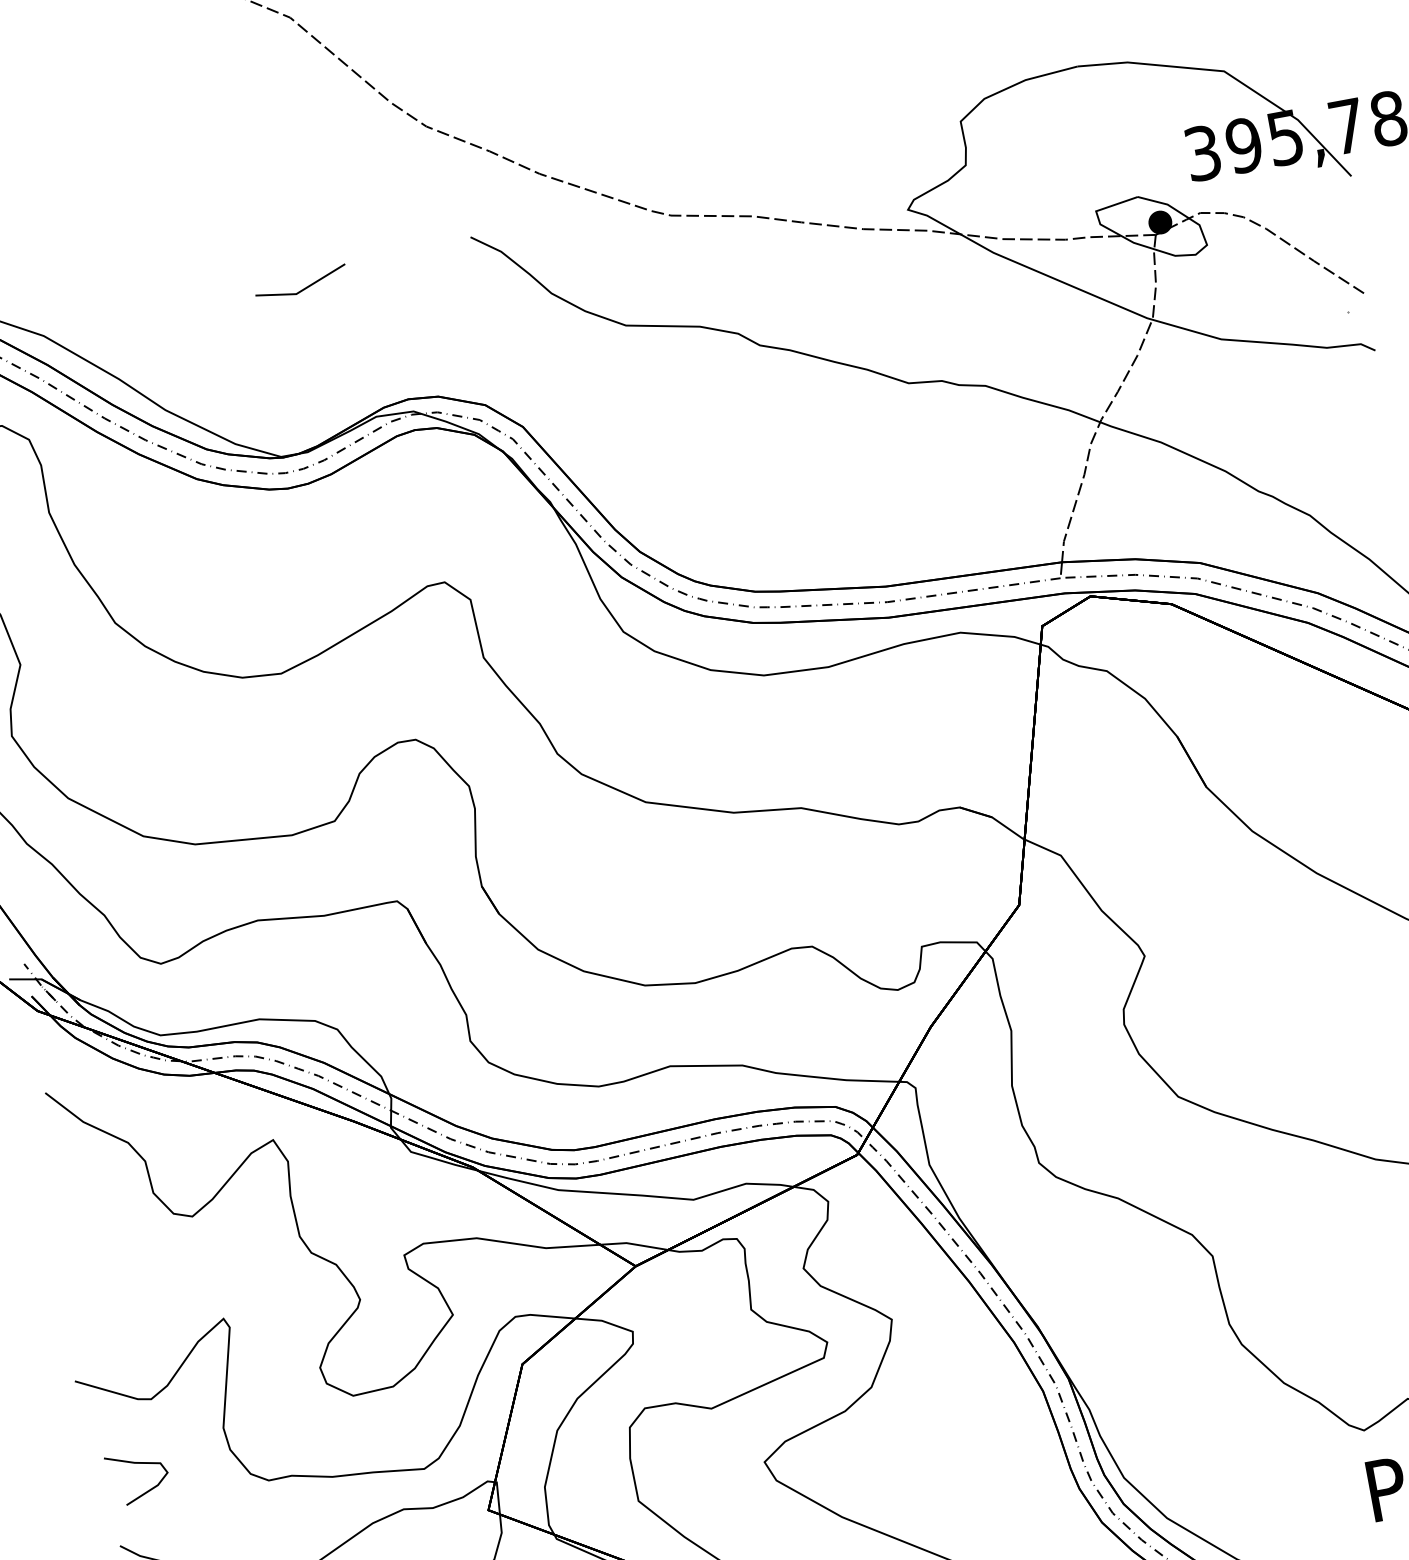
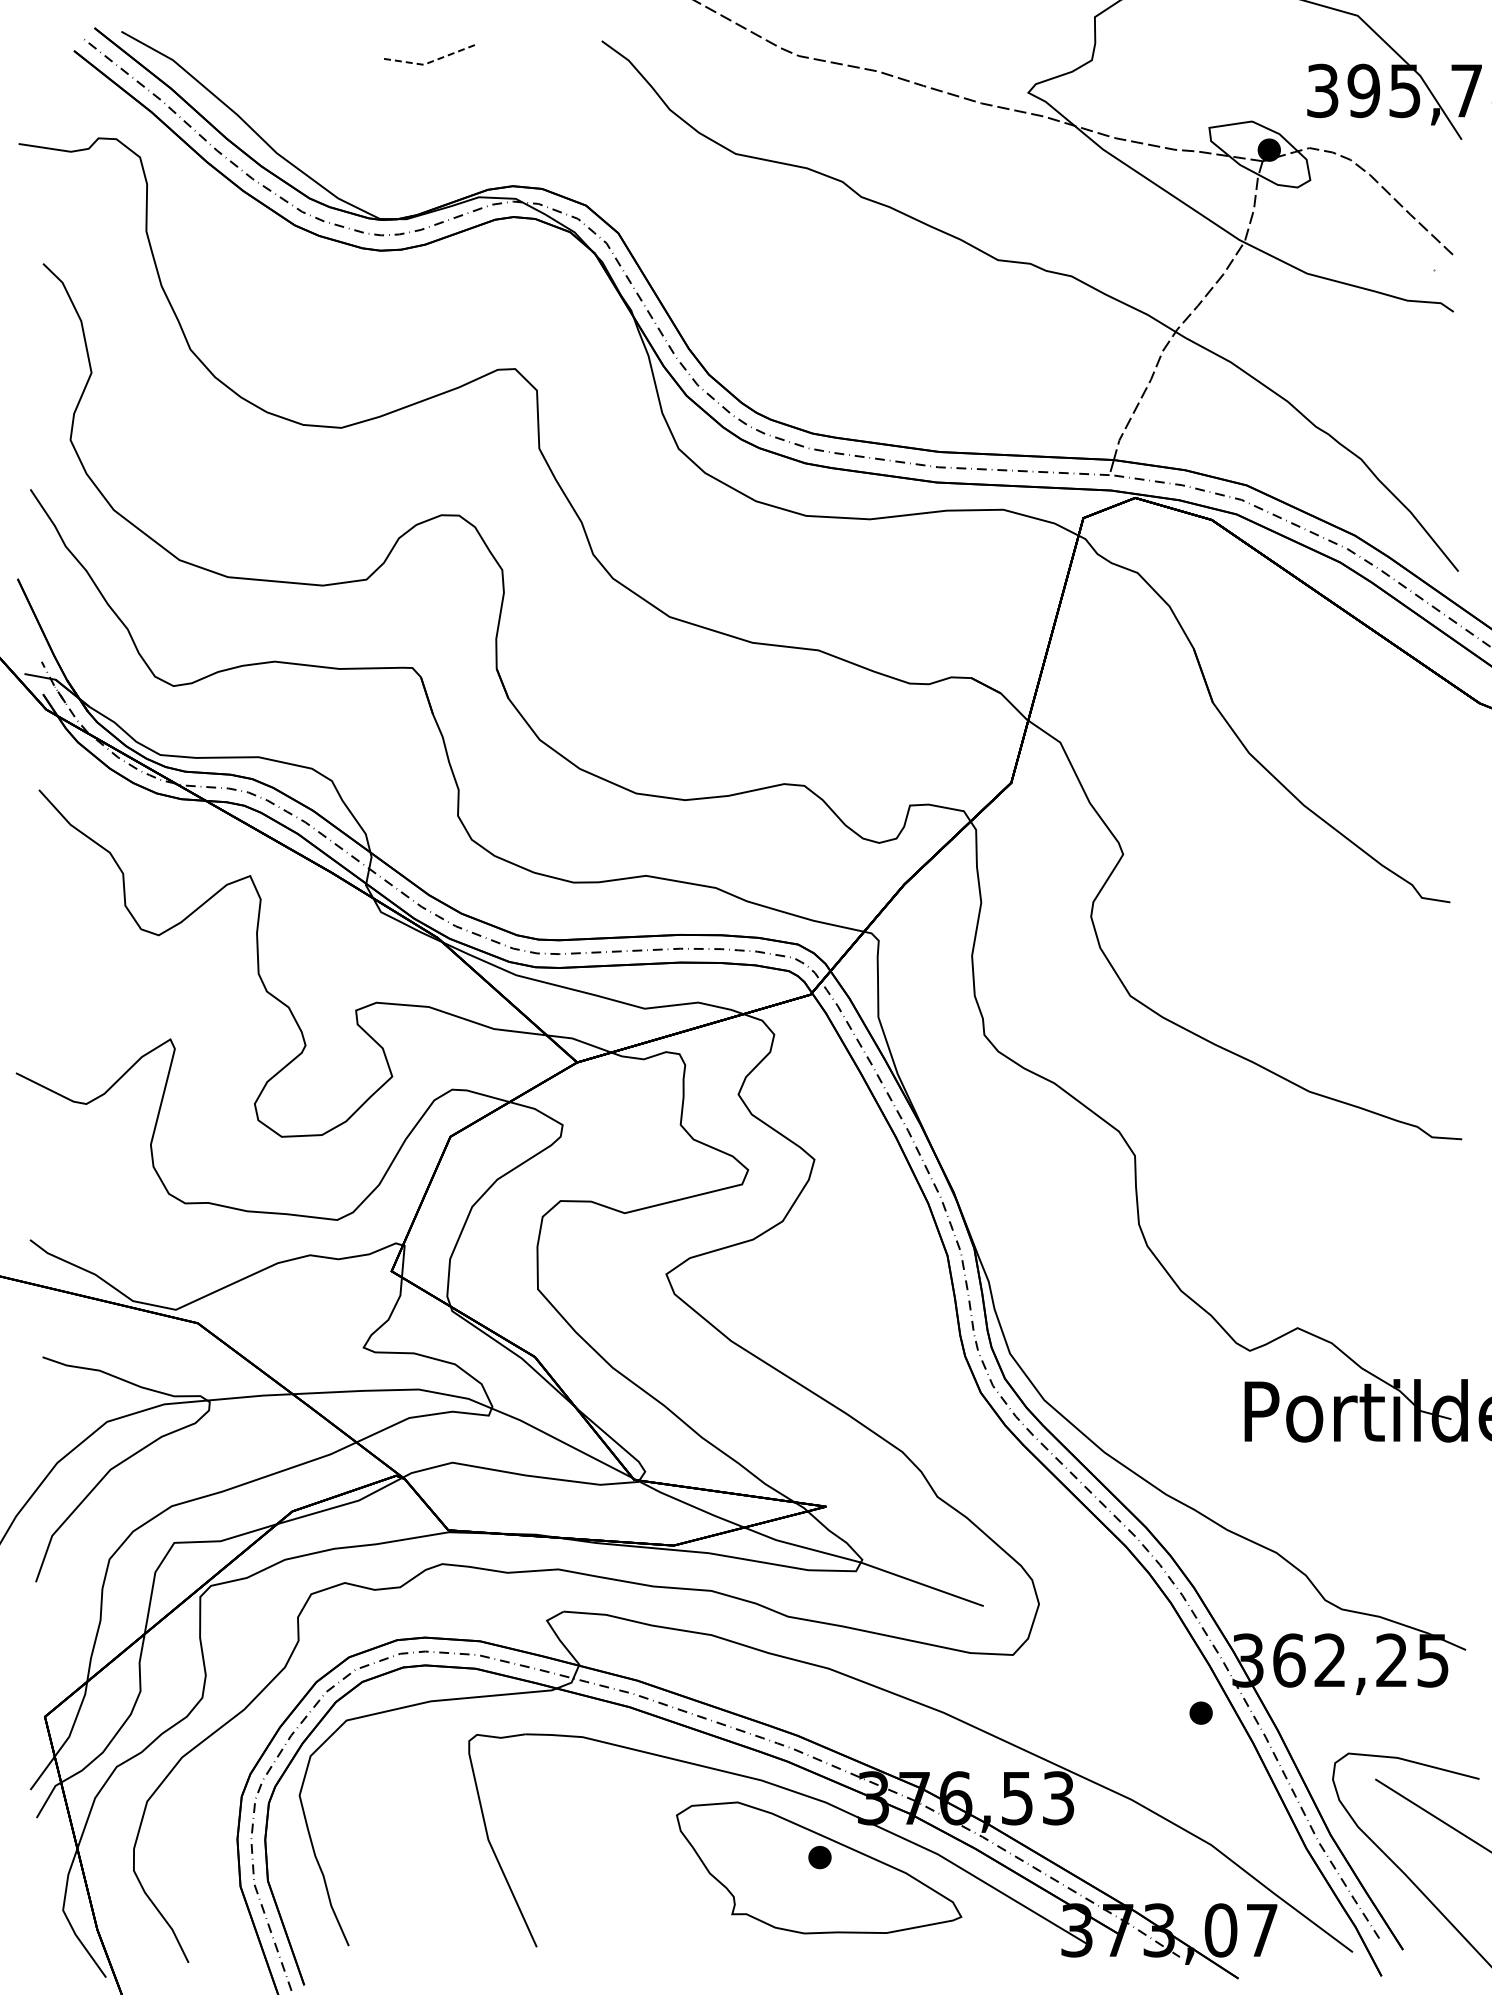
line: (303, 289) -> (431, 61), solid -> dashed
curve: (139, 1464) -> (63, 1164), removed

